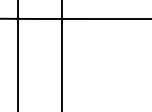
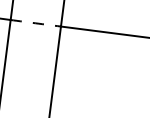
arc: (39, 18) -> (35, 22), solid -> dashed

